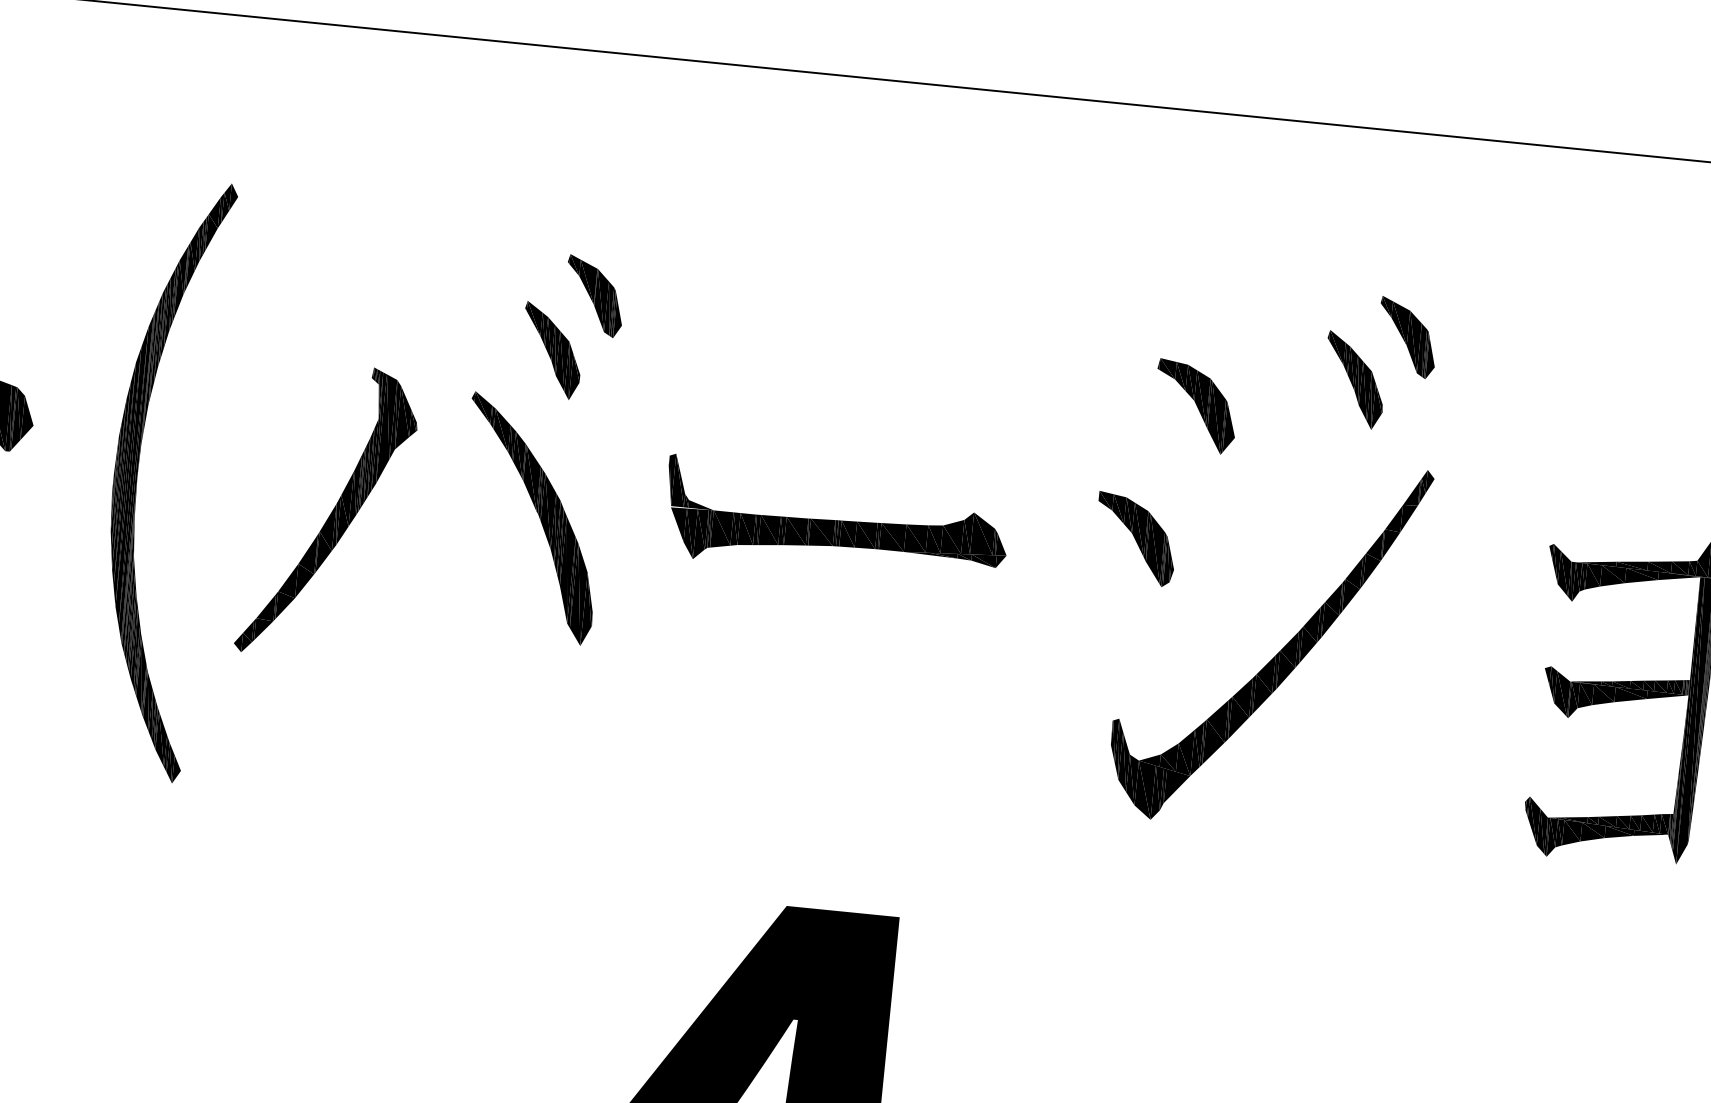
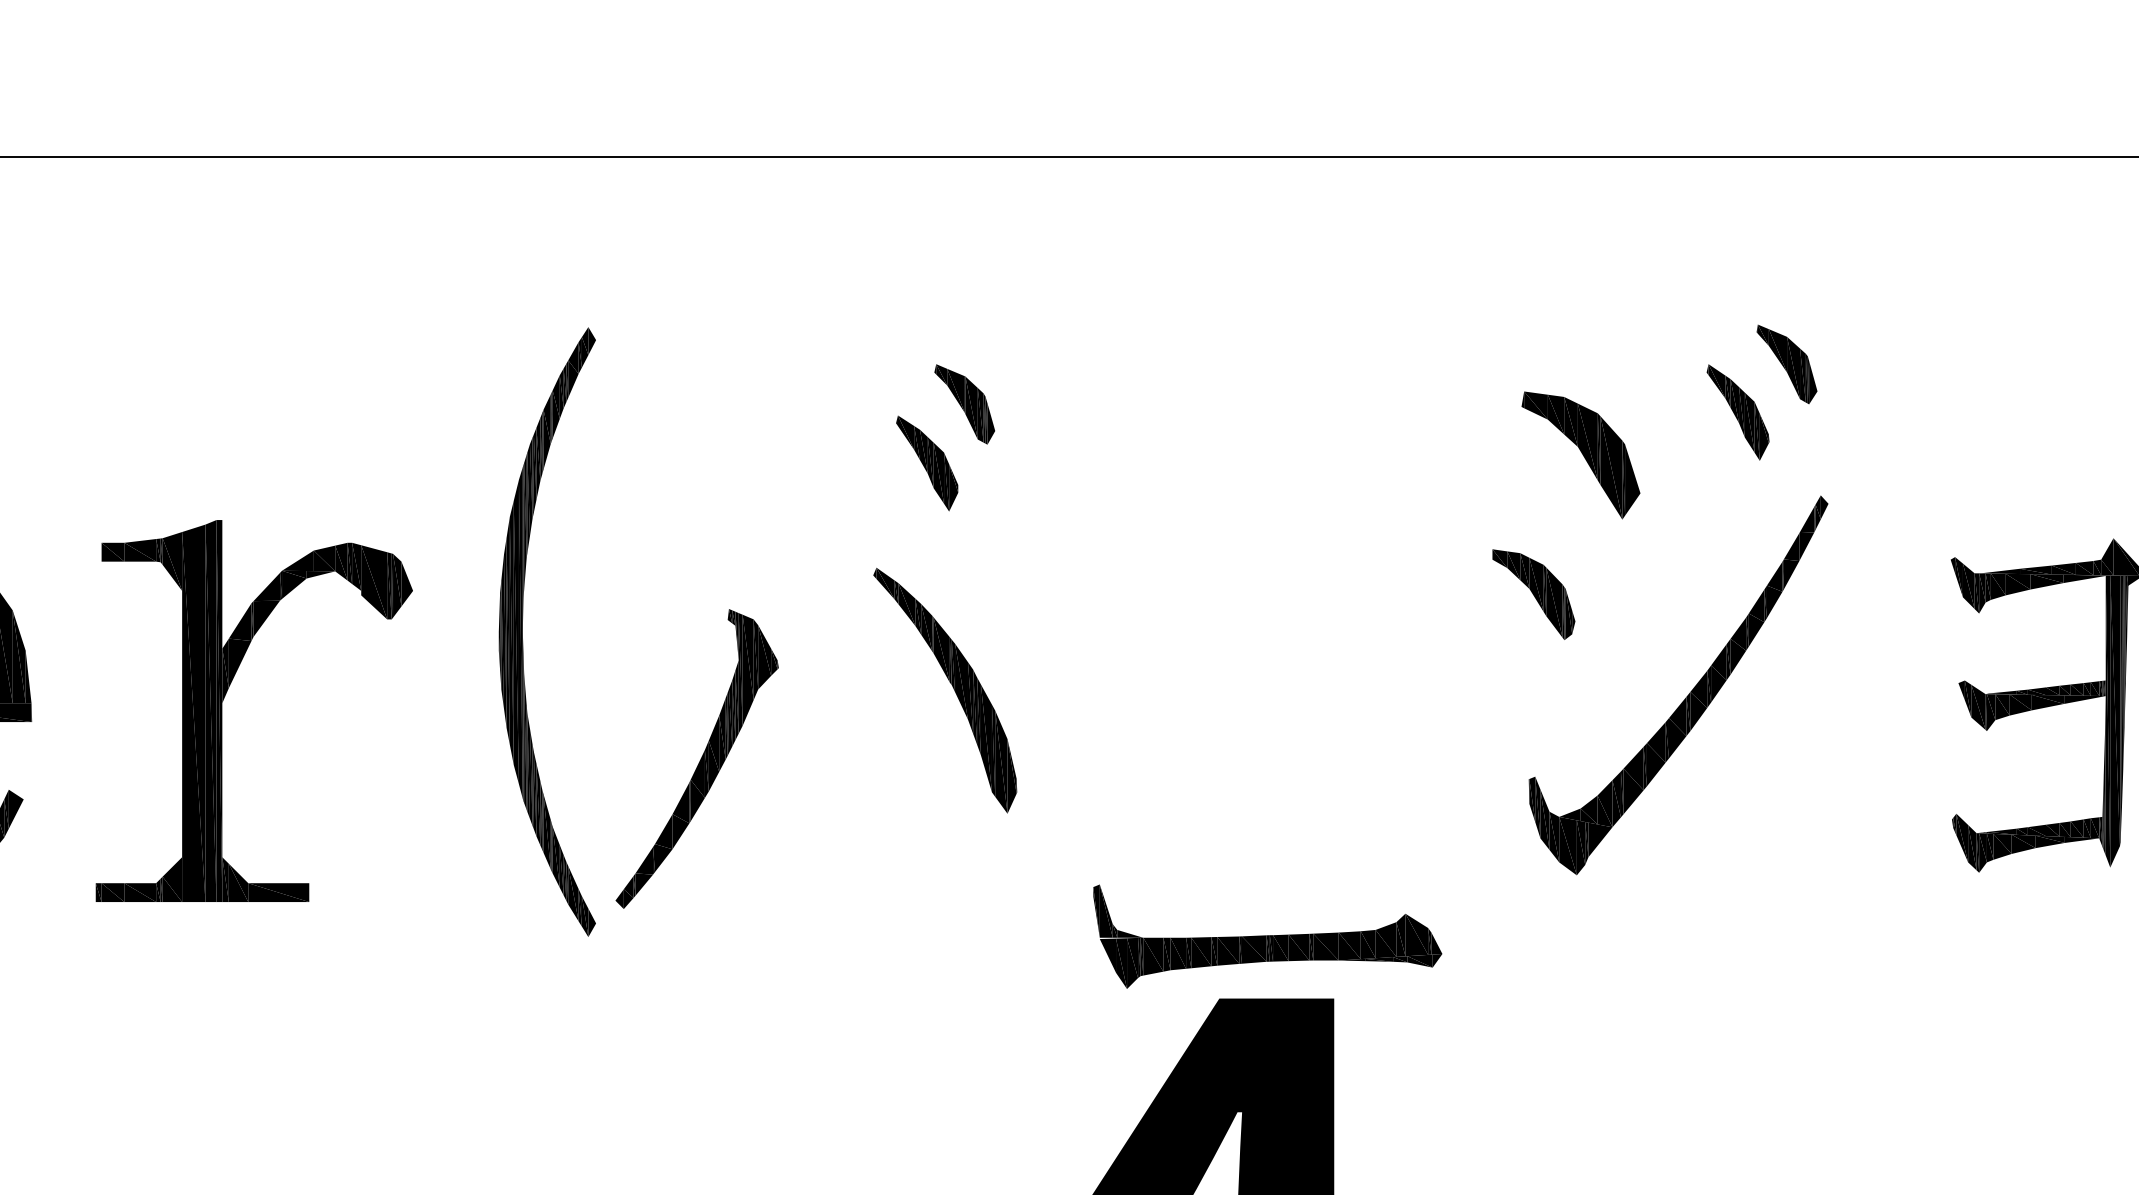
part: (1195, 406) -> (1580, 454), size x1.4
part: (327, 511) -> (696, 758), moved
part: (538, 516) -> (952, 687), moved
part: (836, 521) -> (1267, 936), moved

